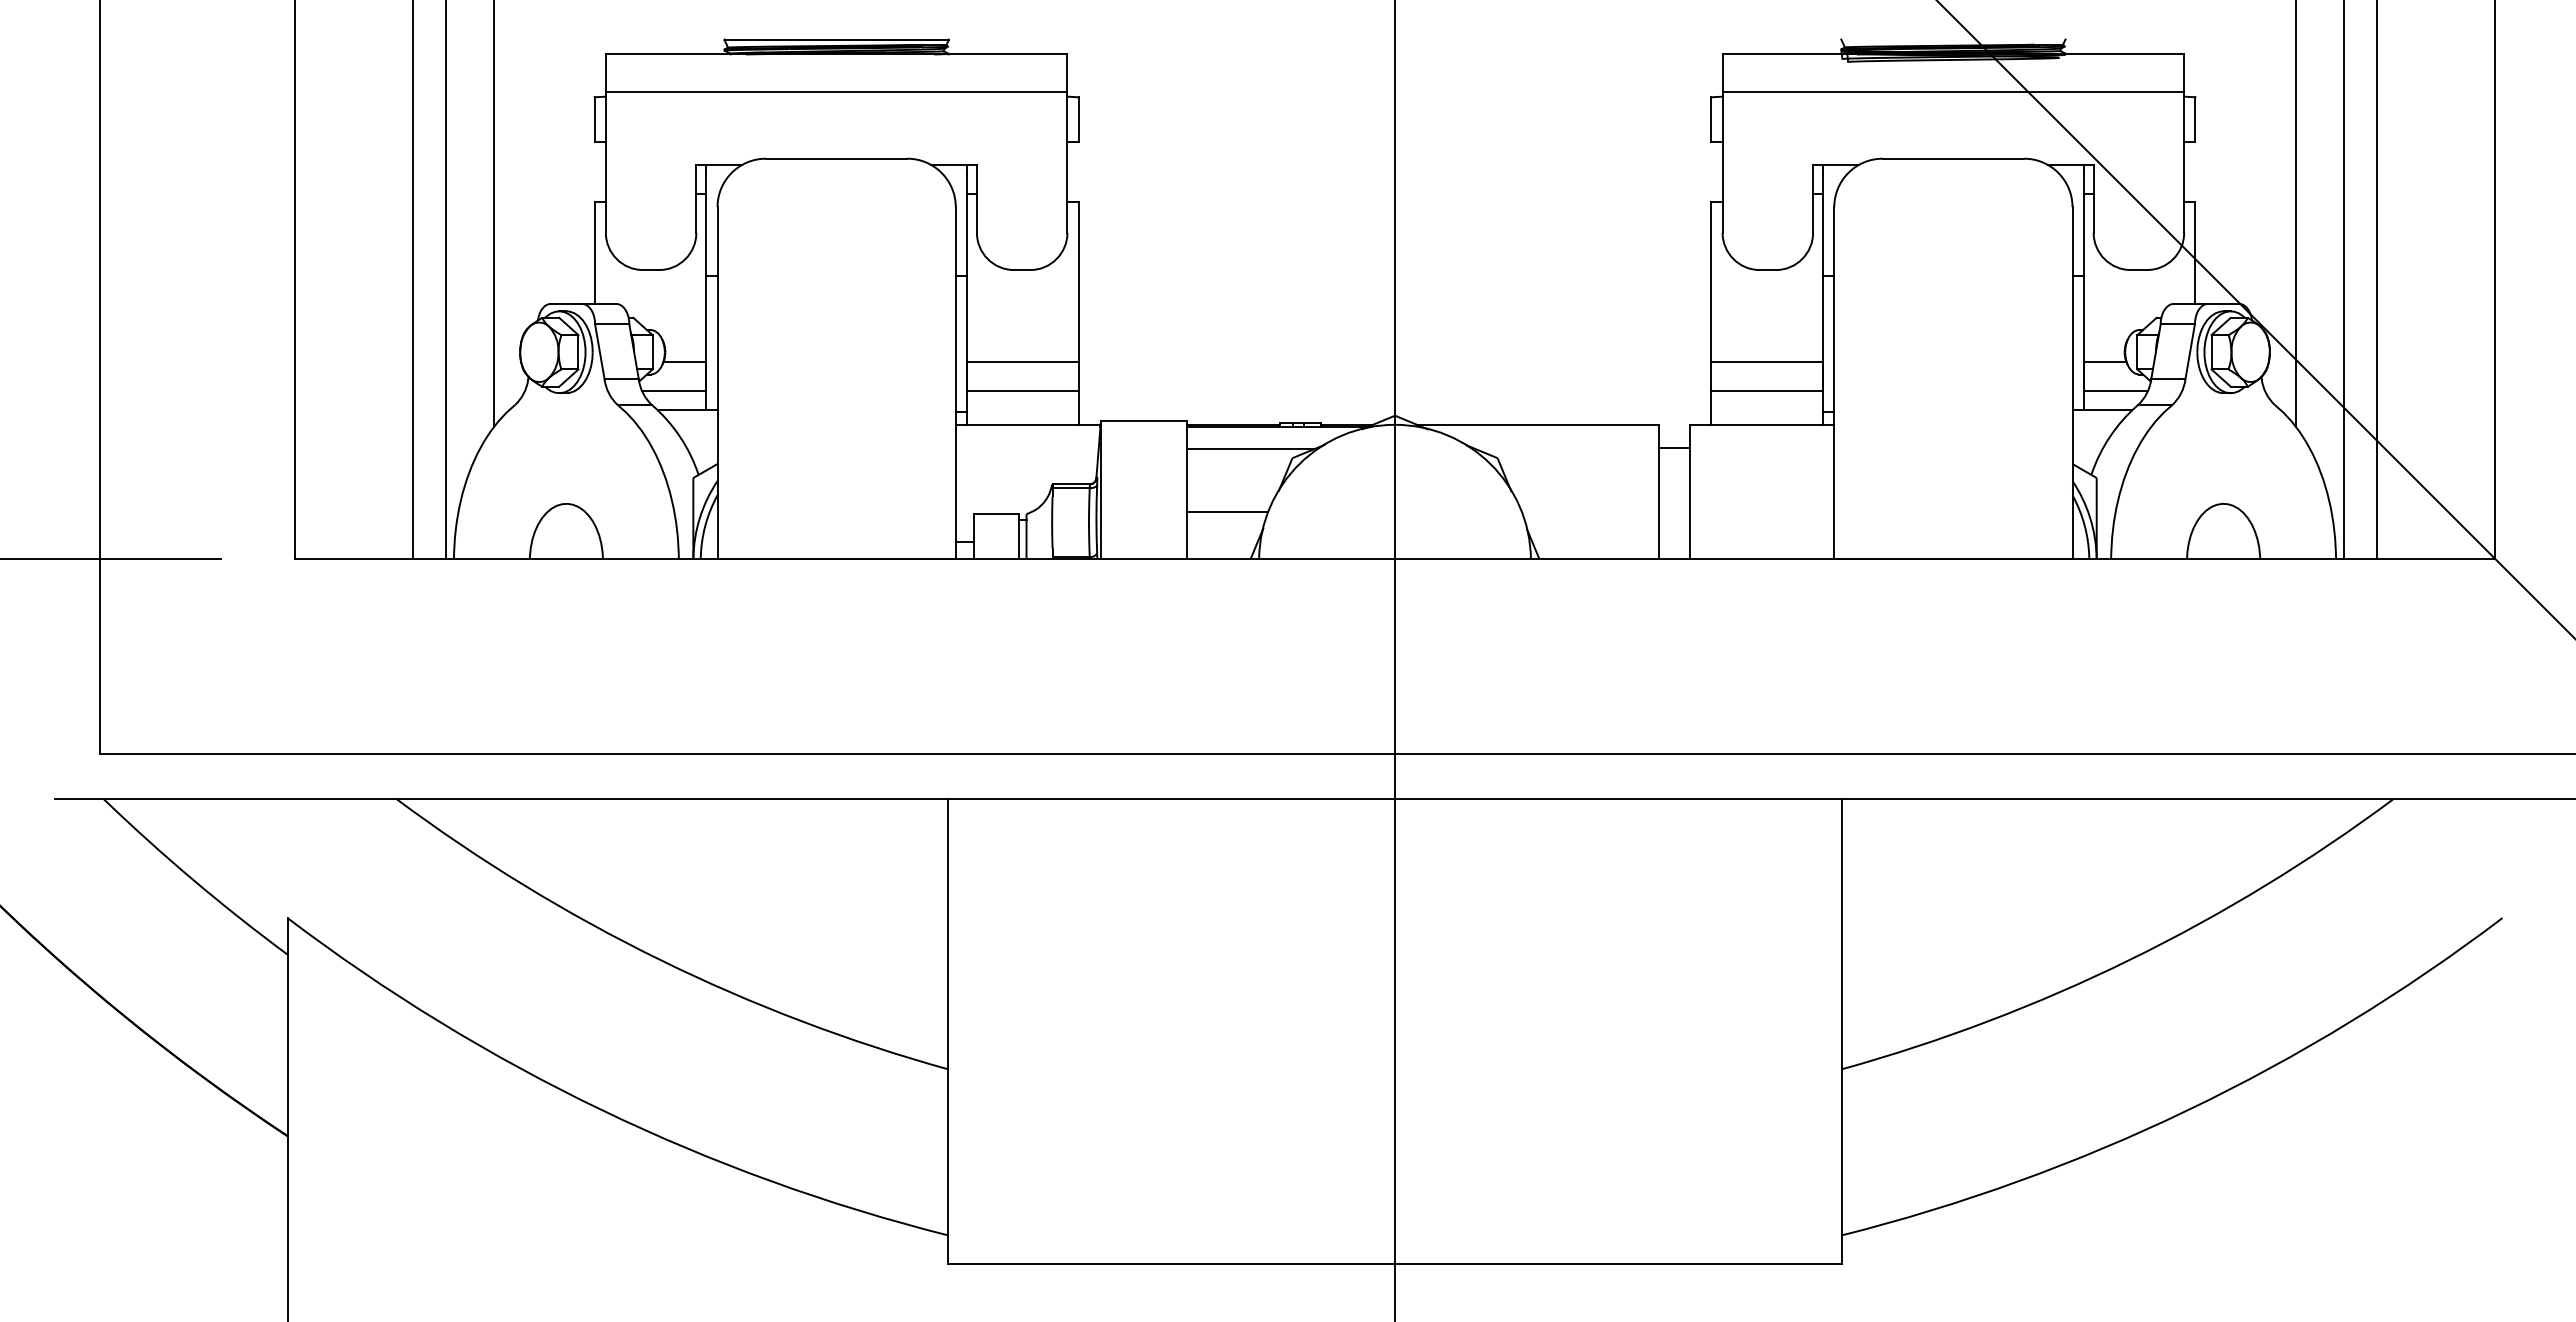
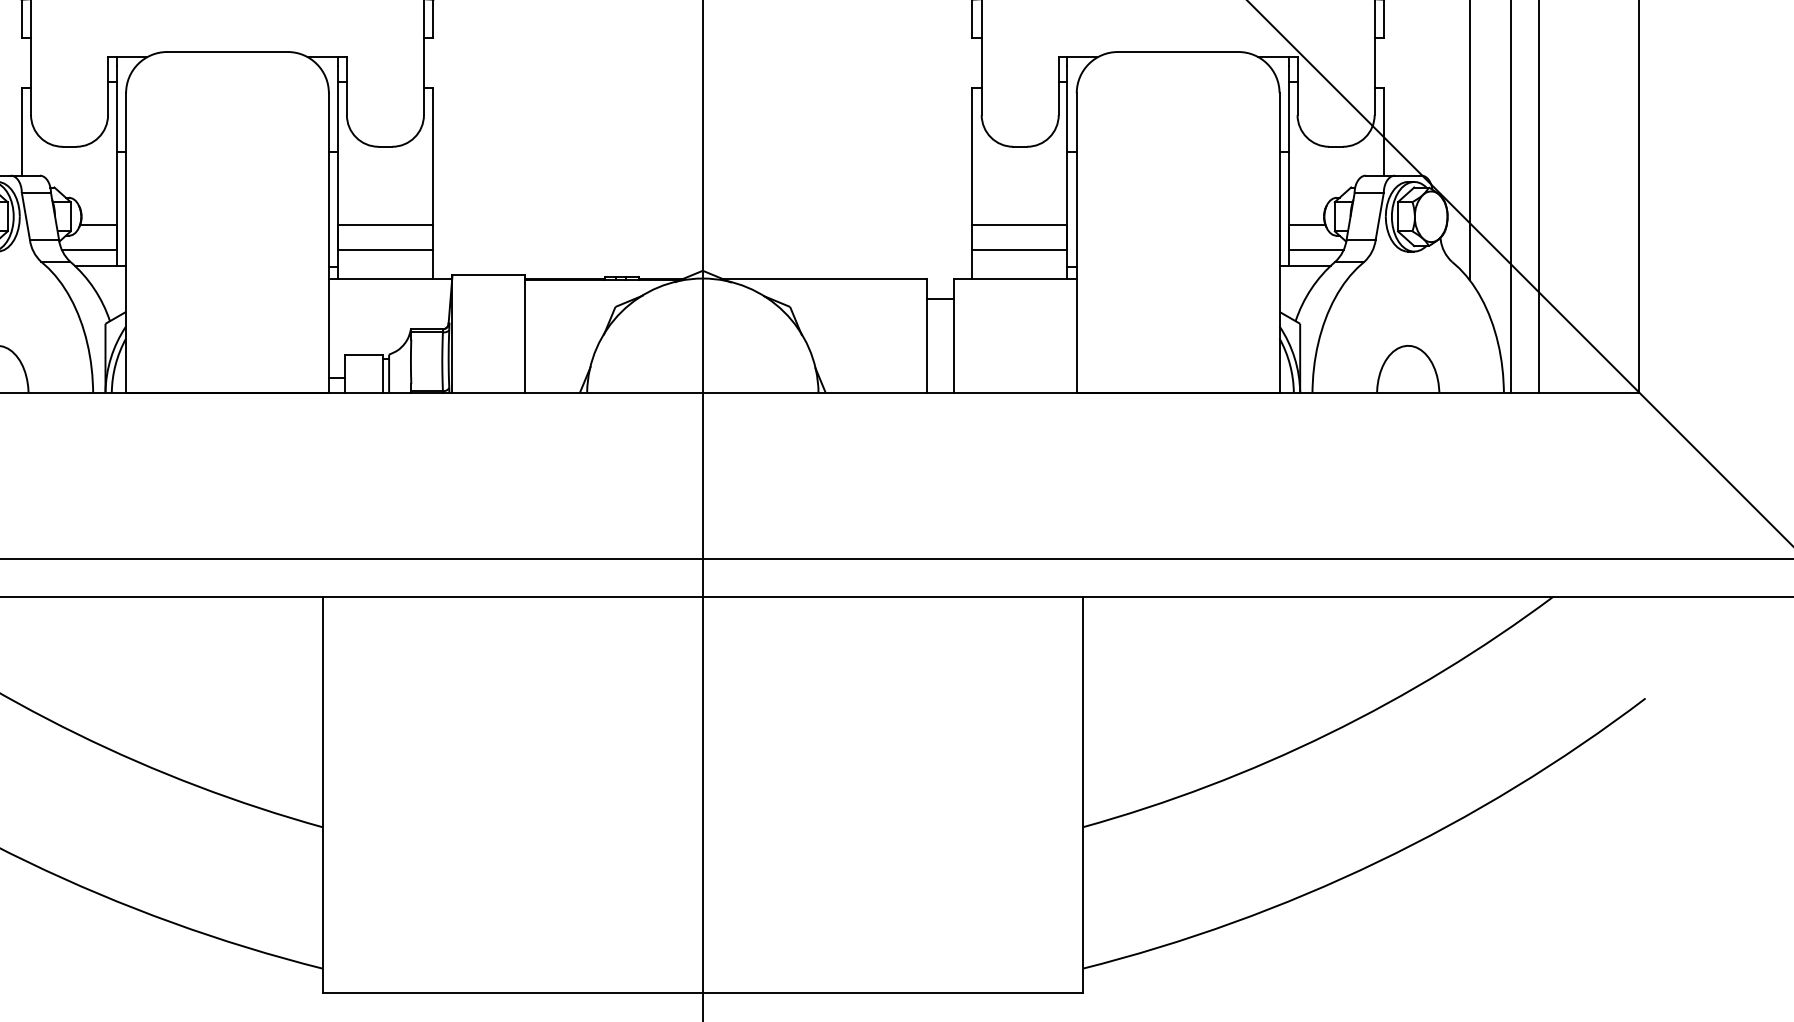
line: (1250, 449) -> (579, 299), removed
line: (1226, 512) -> (559, 353), removed

